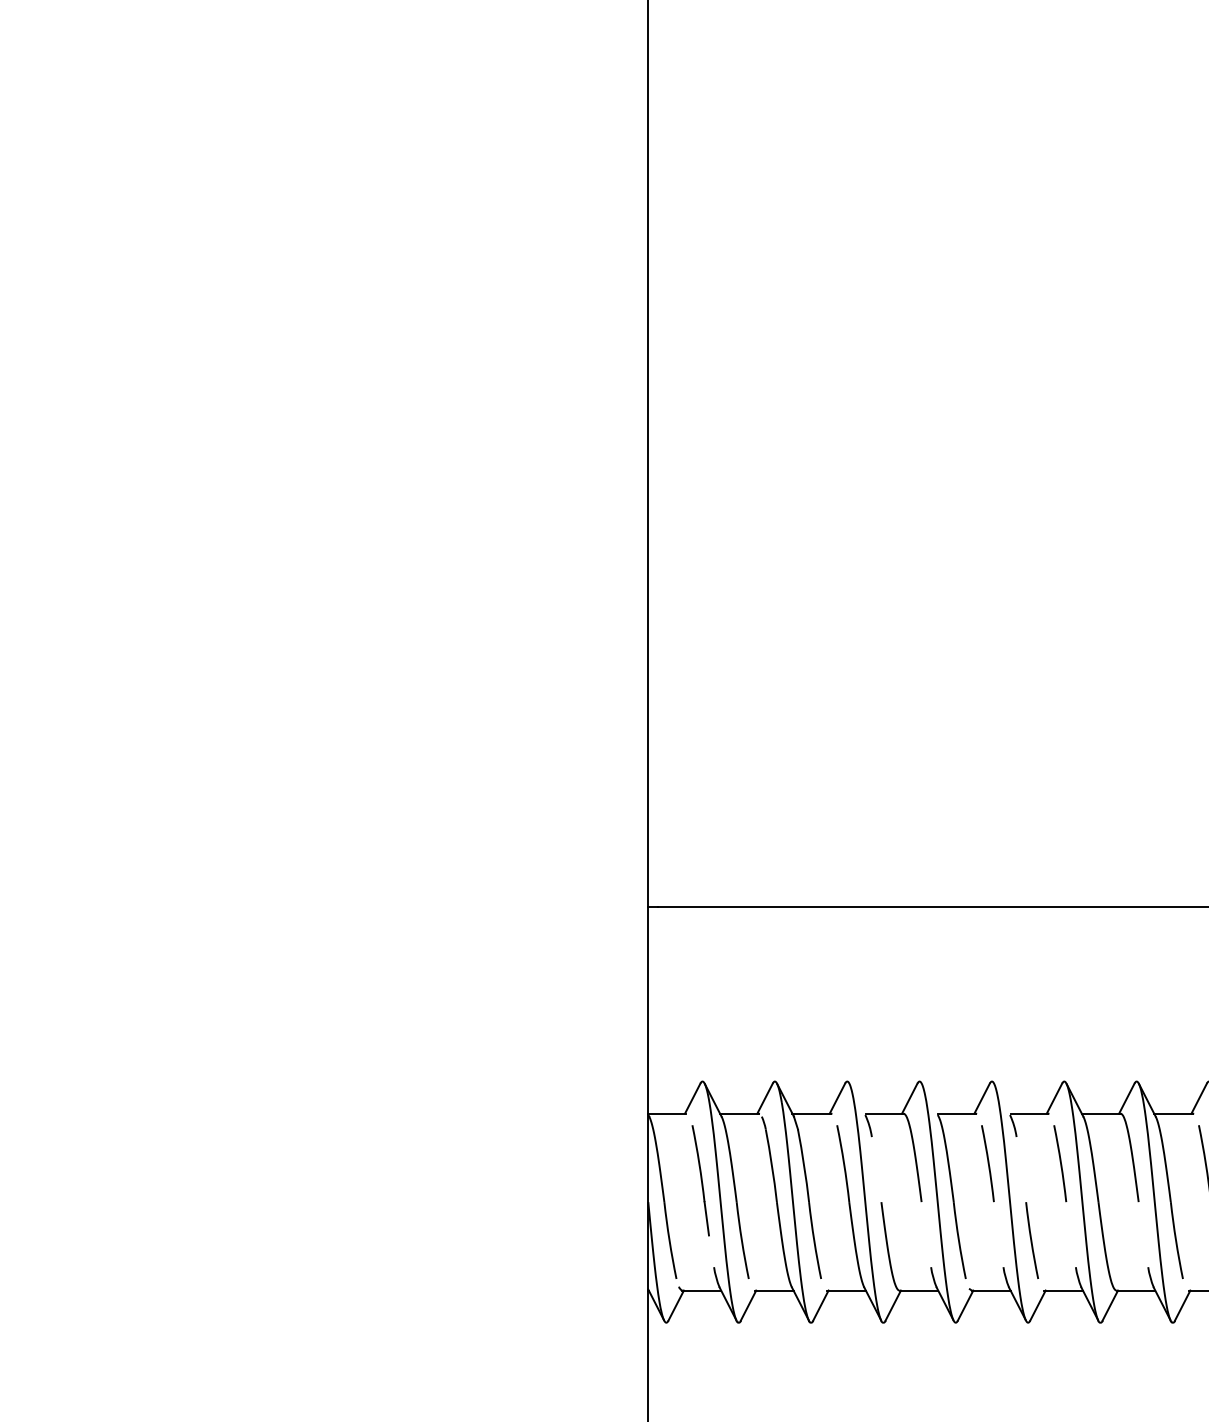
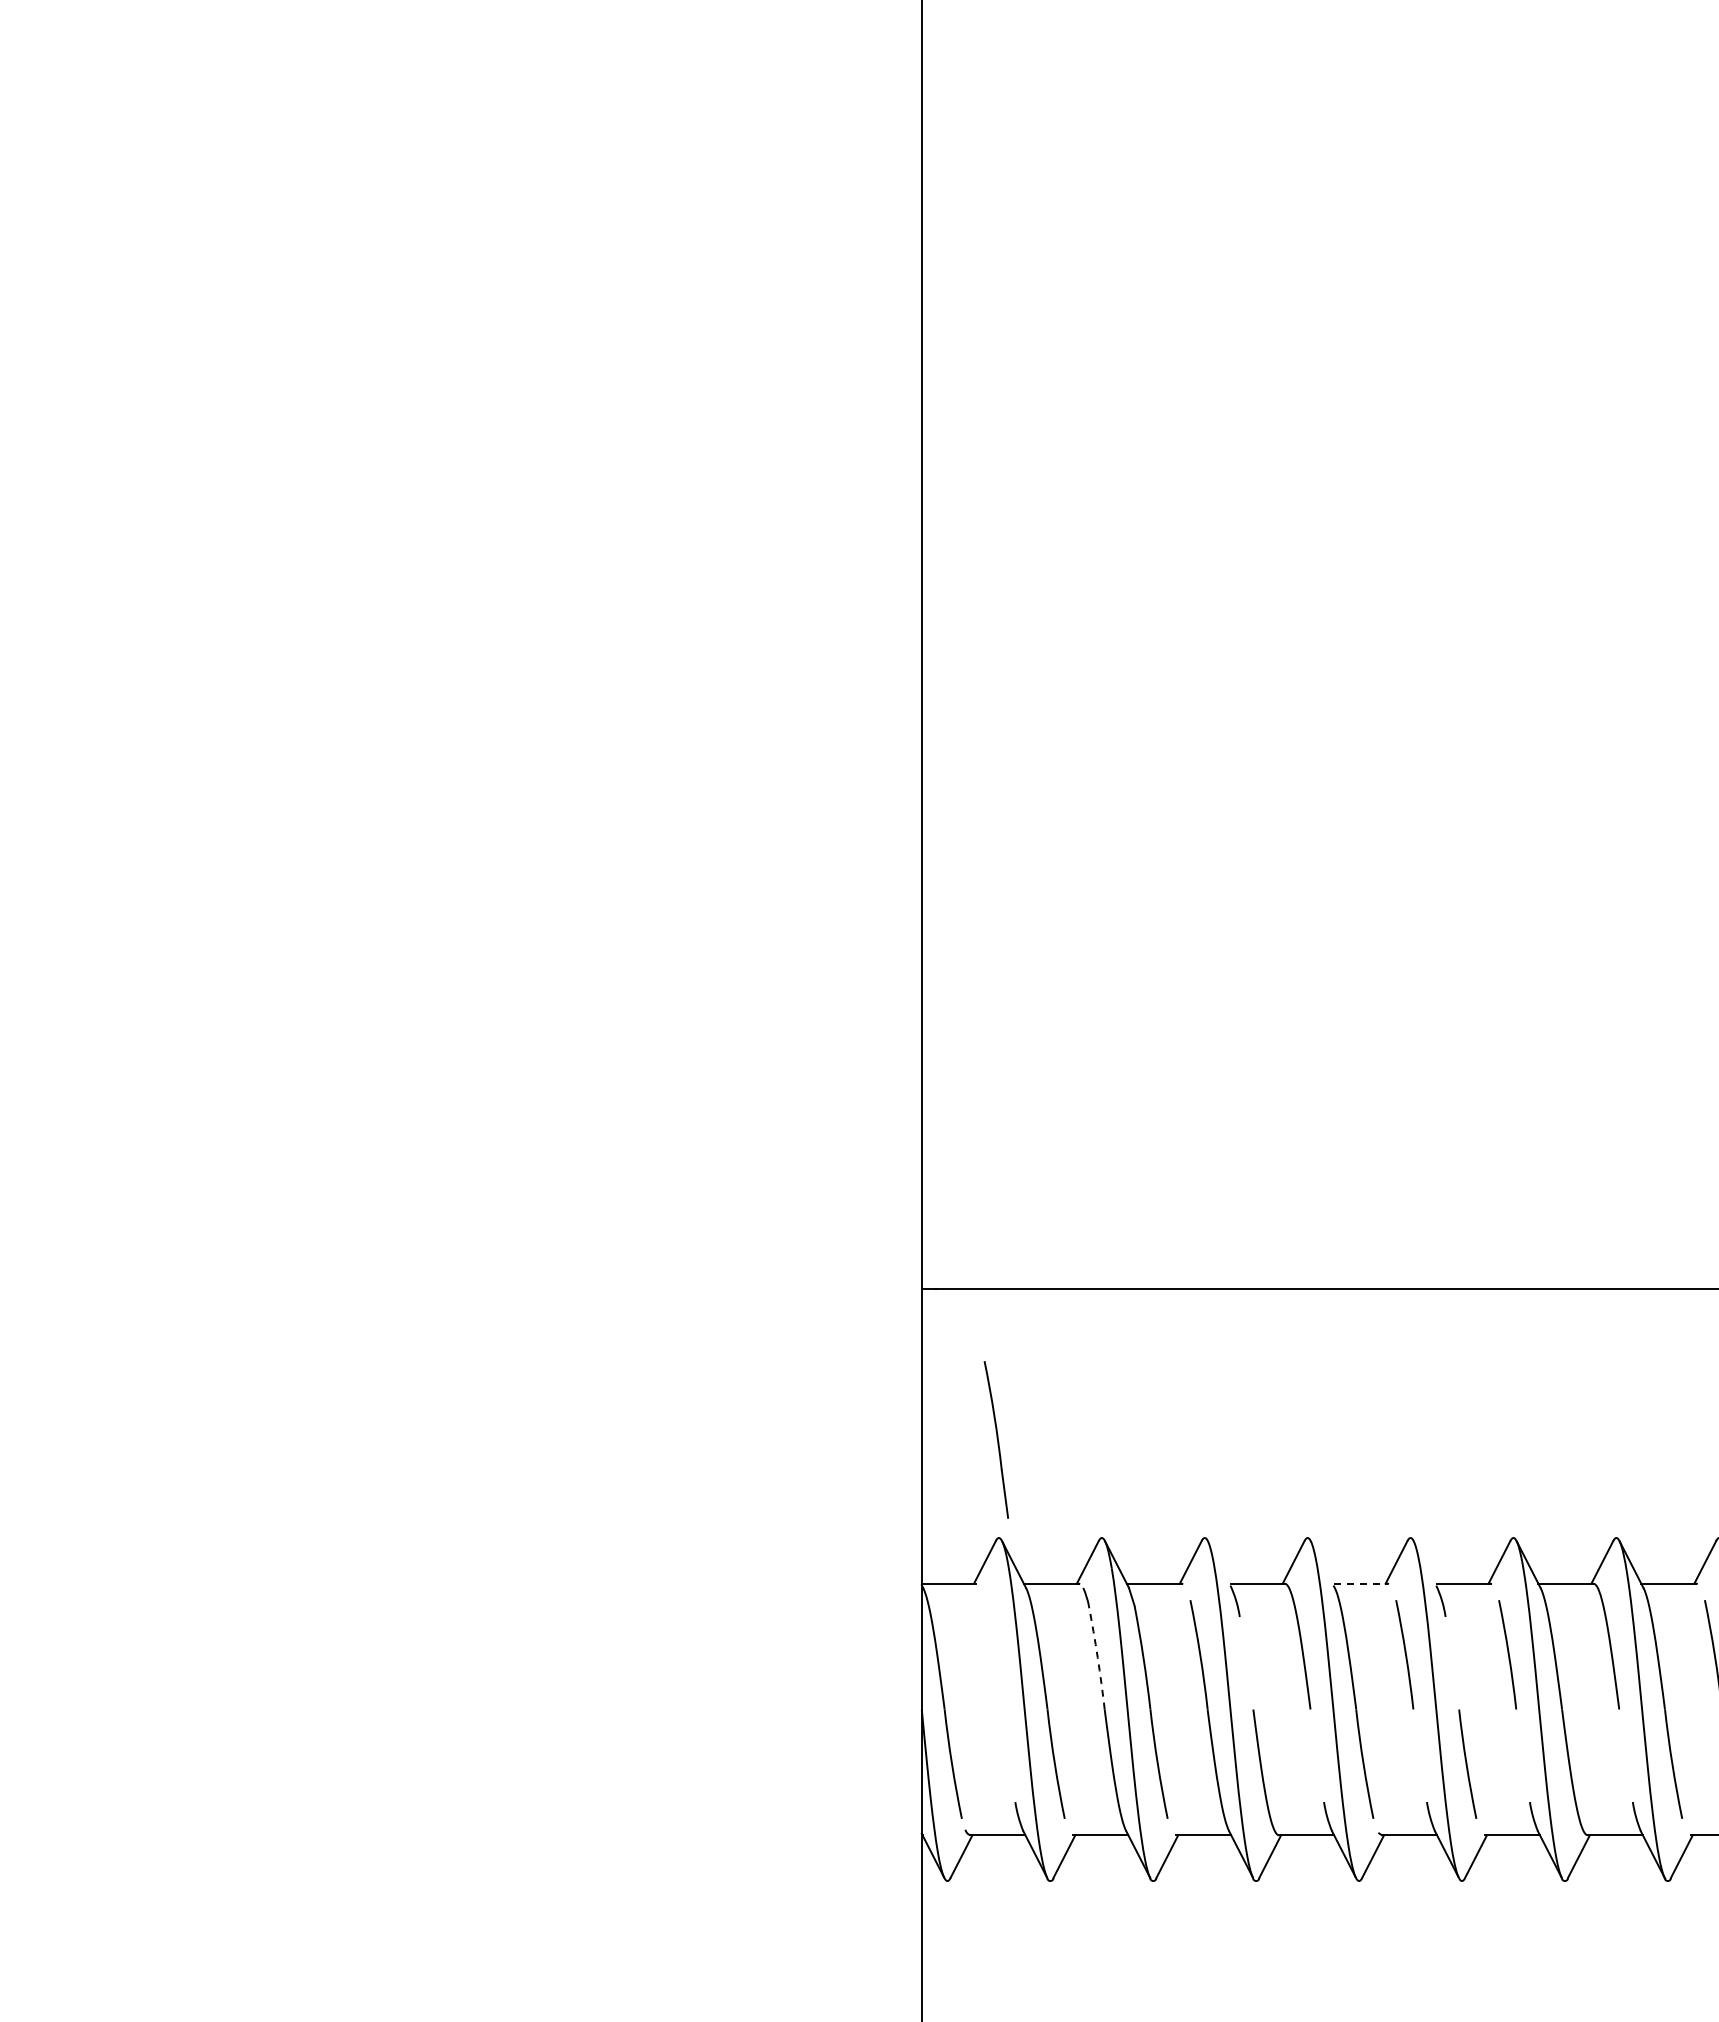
line: (956, 1113) -> (1360, 1583), solid -> dashed
arc: (771, 1165) -> (1097, 1657), solid -> dashed
part: (700, 1180) -> (995, 1439), moved

